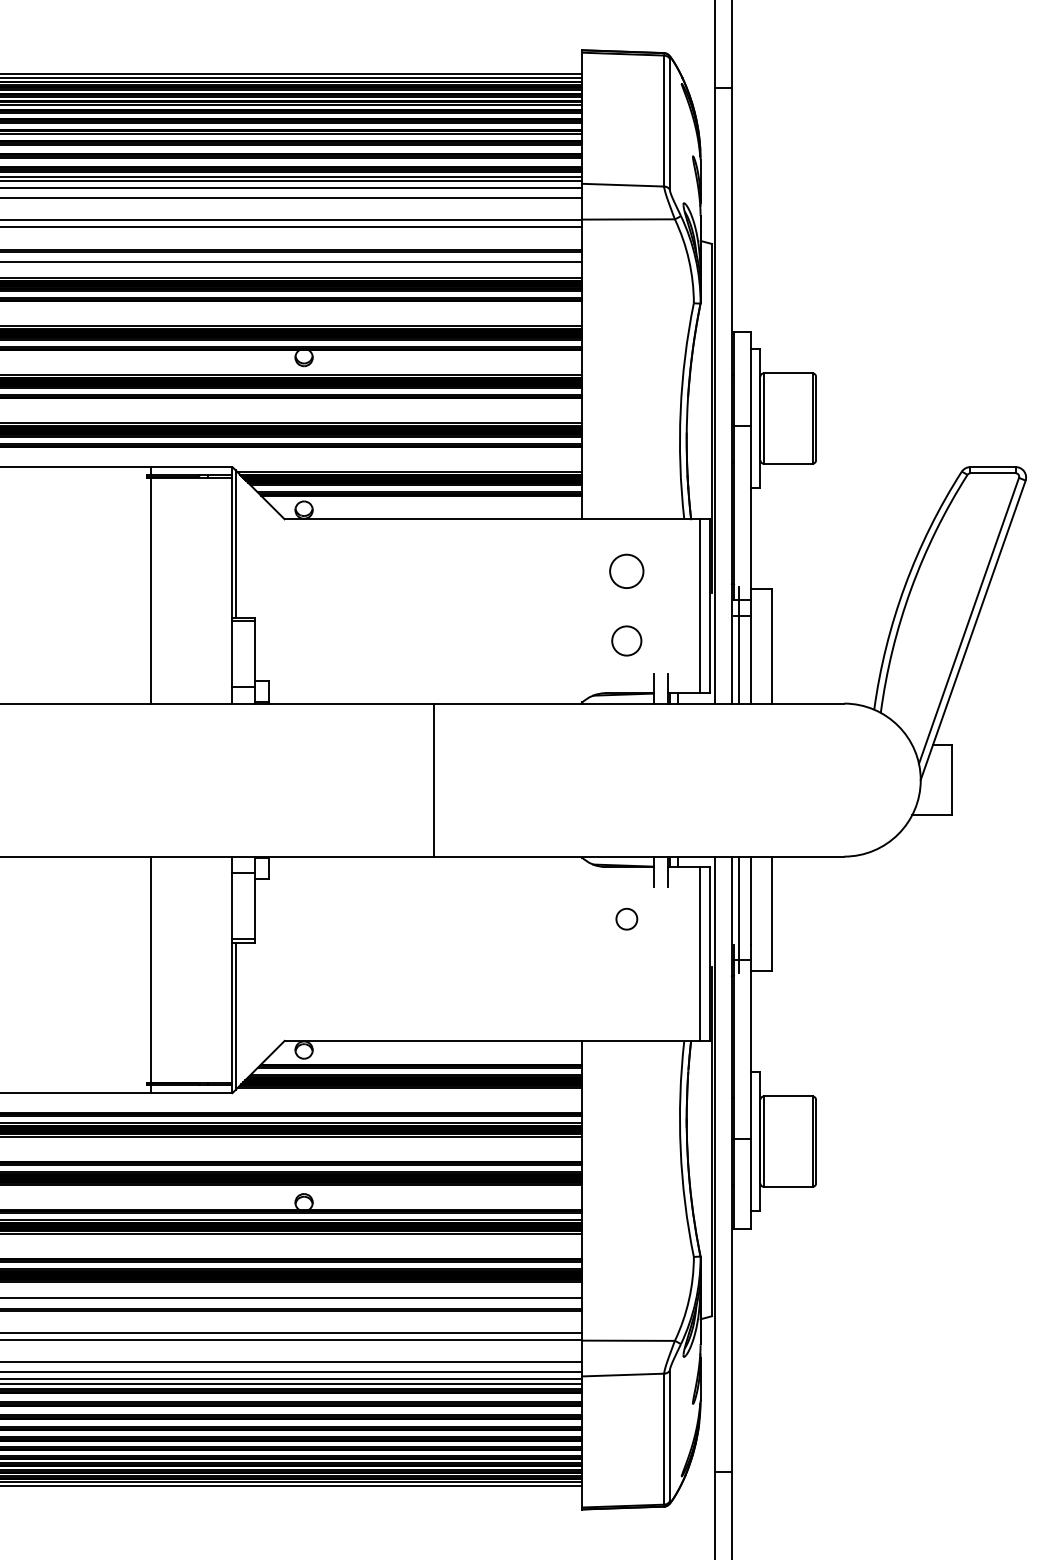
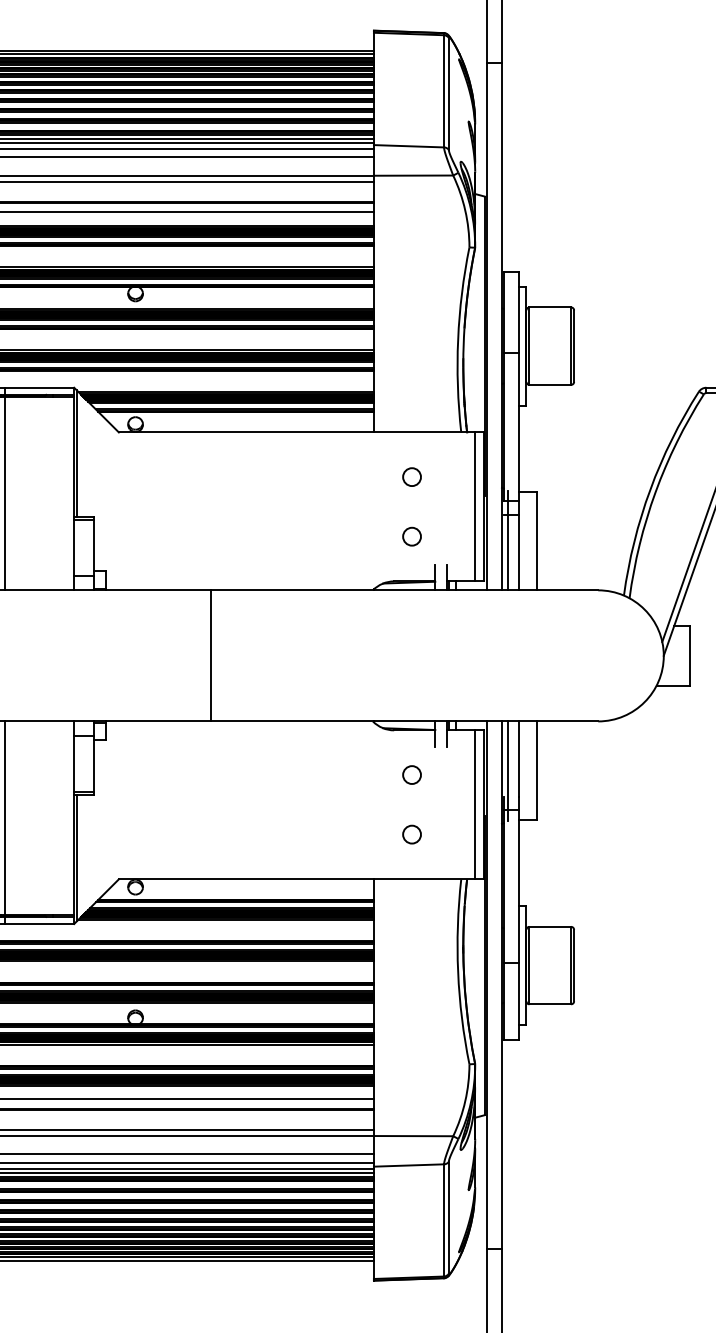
circle: (626, 571) -> (411, 477), size x0.62
circle: (626, 640) -> (411, 536), size x0.71
line: (434, 779) -> (211, 655), moved
circle: (626, 988) -> (411, 834), added

